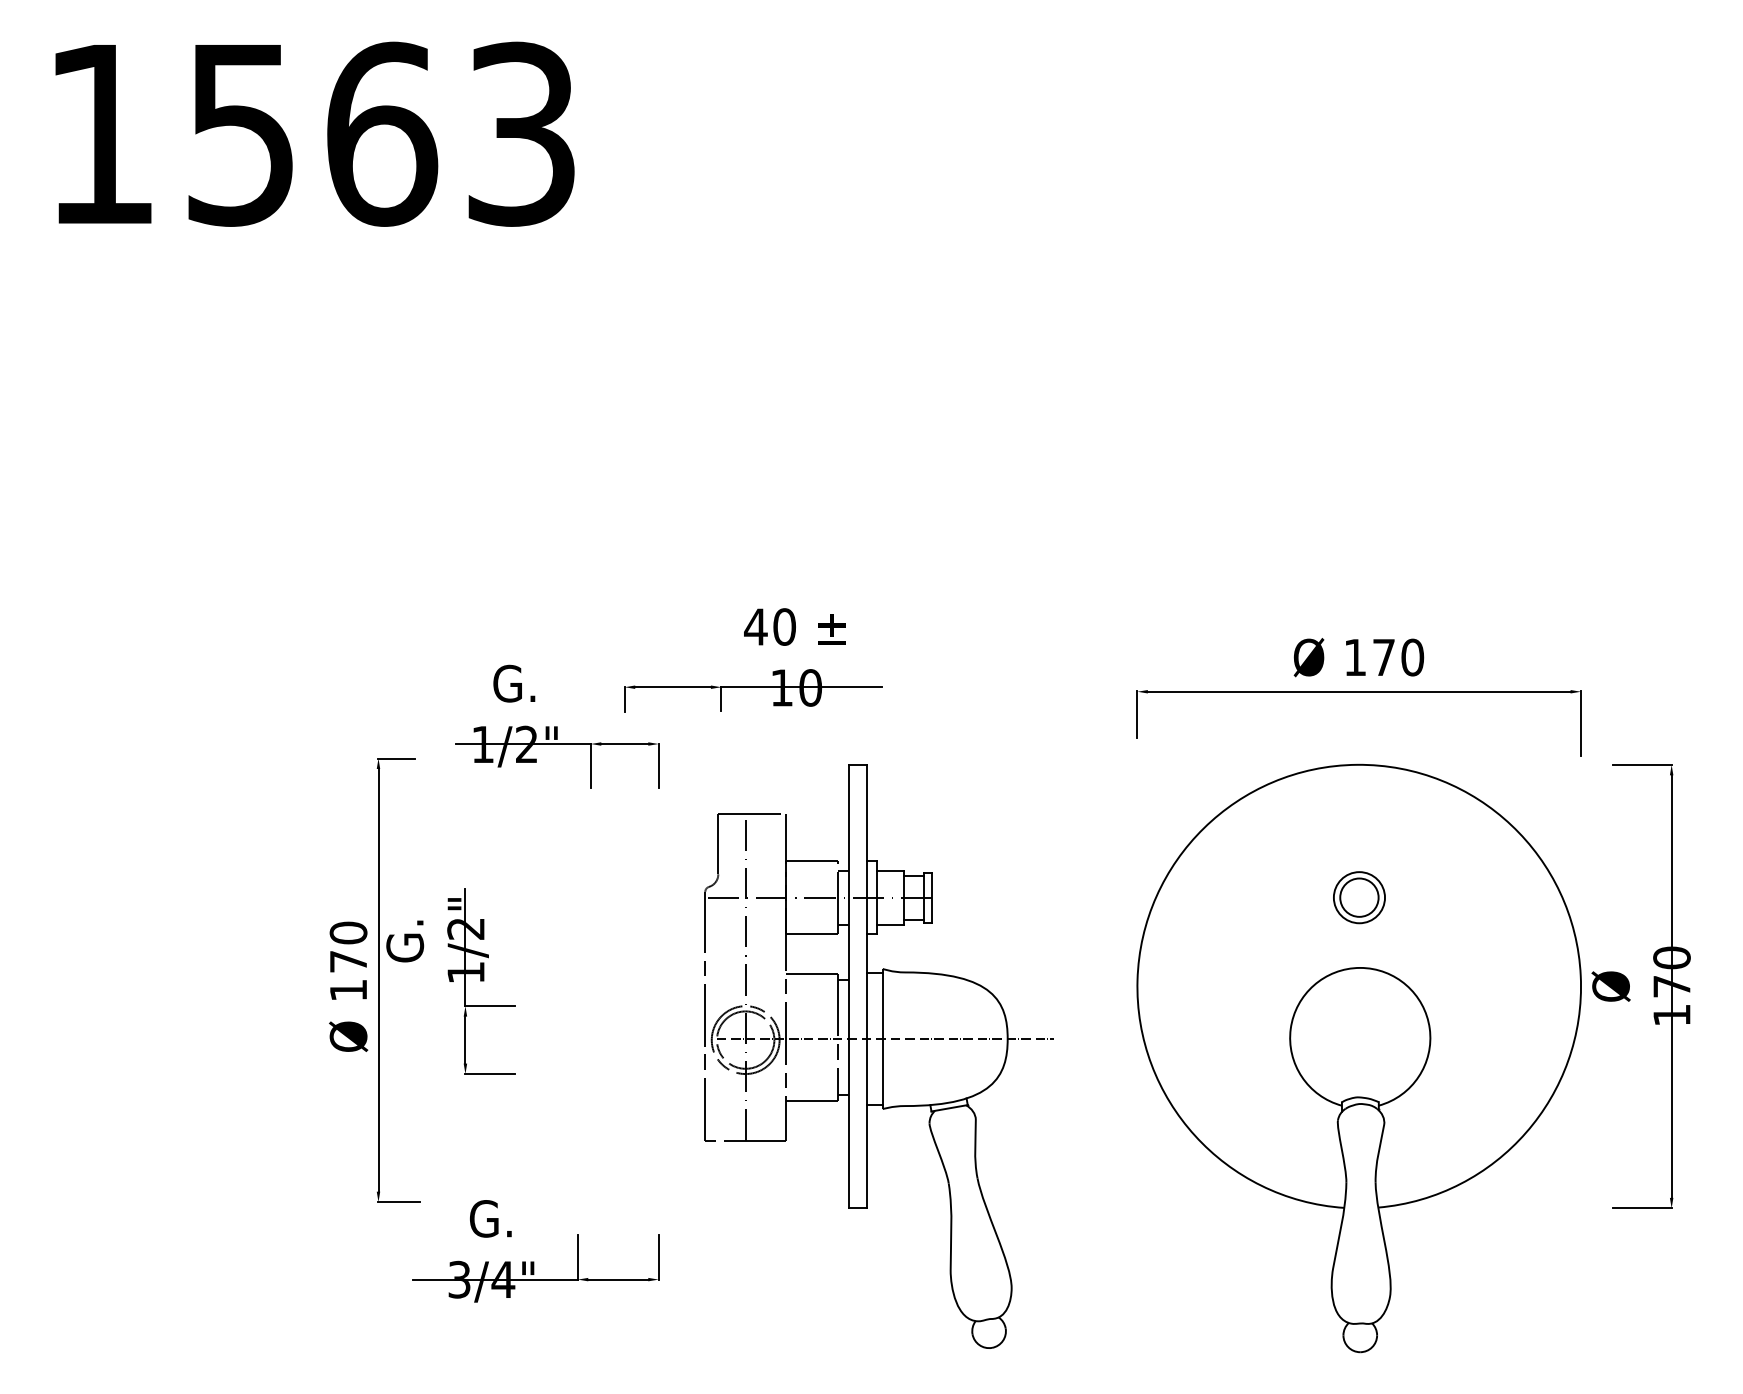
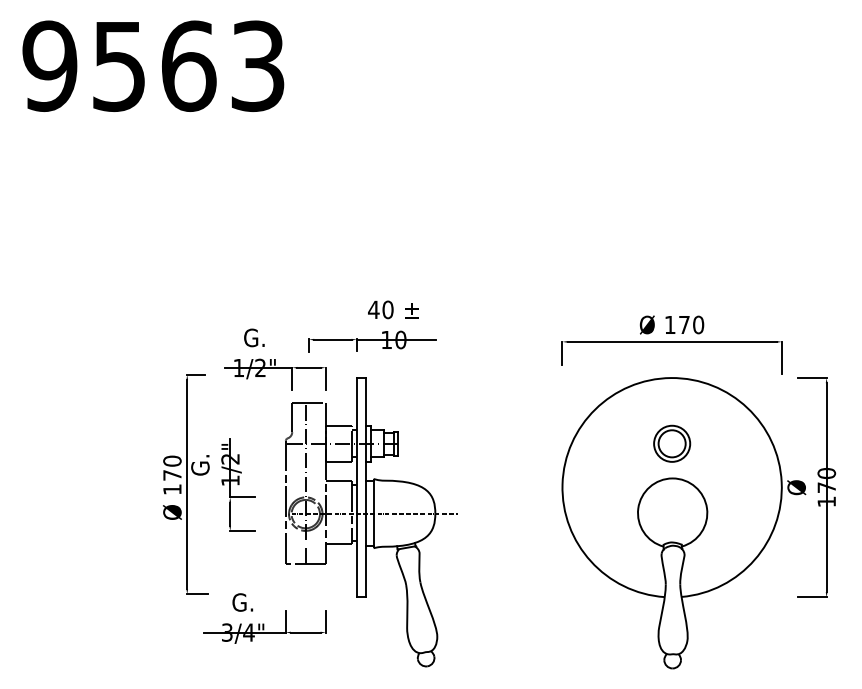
text: (99, 132) -> (49, 65), 1563 -> 9563
part: (1359, 897) -> (672, 443), size x1.43
part: (878, 1057) -> (371, 522), moved

